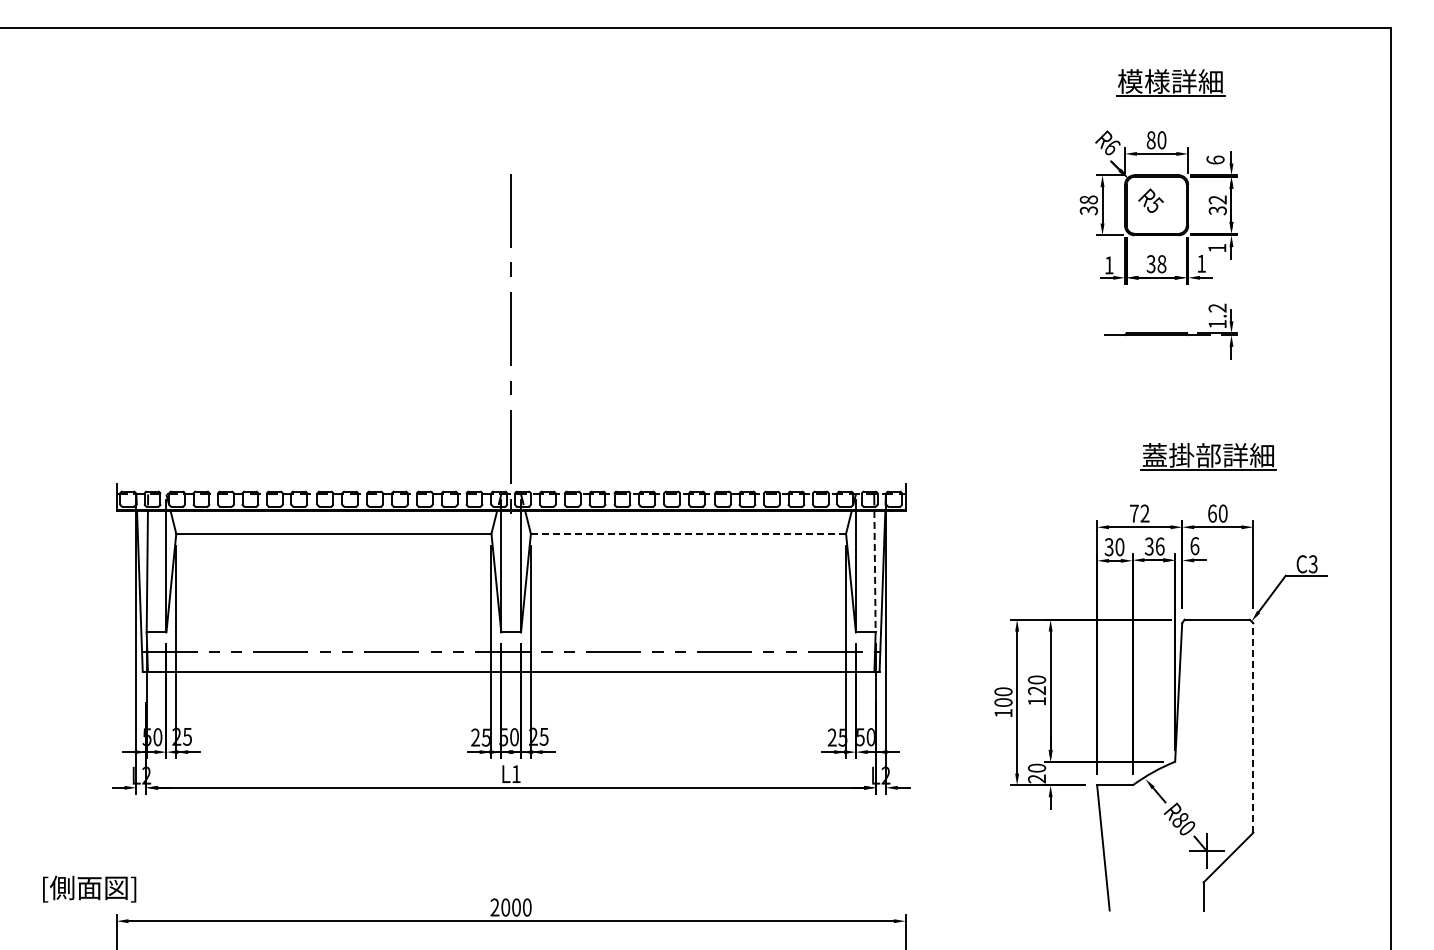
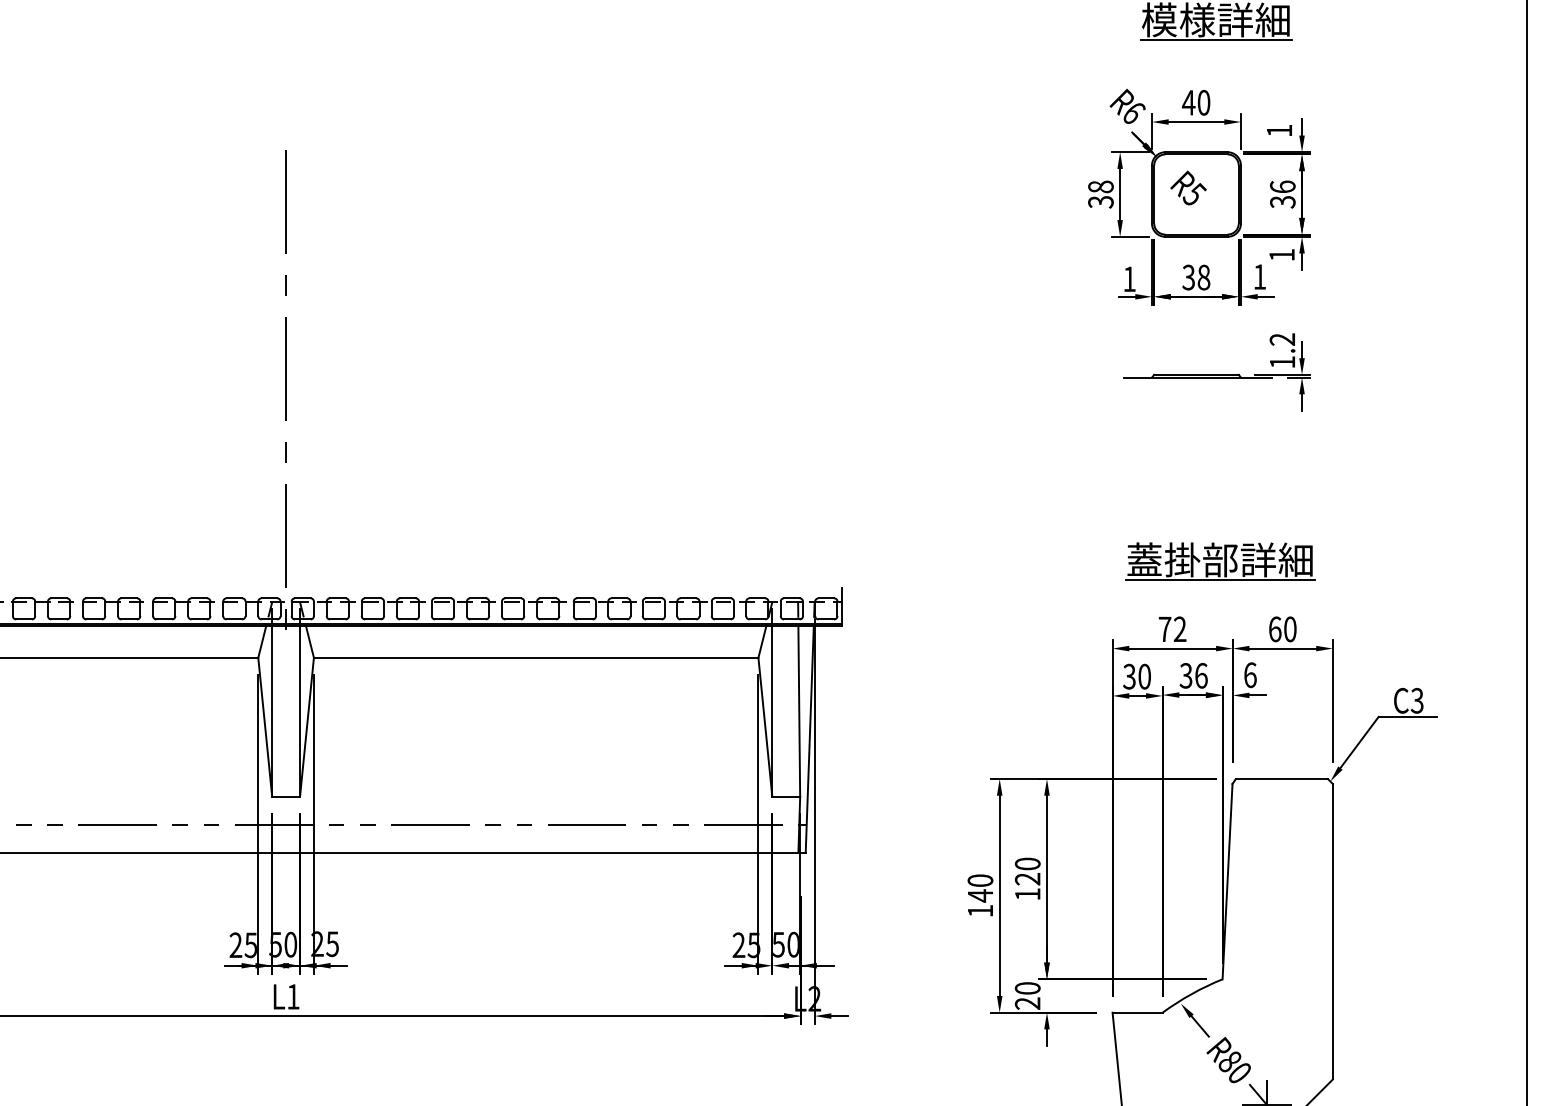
text: (1150, 140) -> (1187, 103), 80 -> 40
text: (1215, 159) -> (1279, 129), 6 -> 1
text: (1217, 199) -> (1282, 186), 32 -> 36
part: (1208, 456) -> (1220, 561), moved
line: (688, 533) -> (536, 657), dashed -> solid
line: (875, 571) -> (799, 710), dashed -> solid
text: (1003, 702) -> (980, 895), 100 -> 140
line: (1253, 728) -> (1333, 932), dashed -> solid

